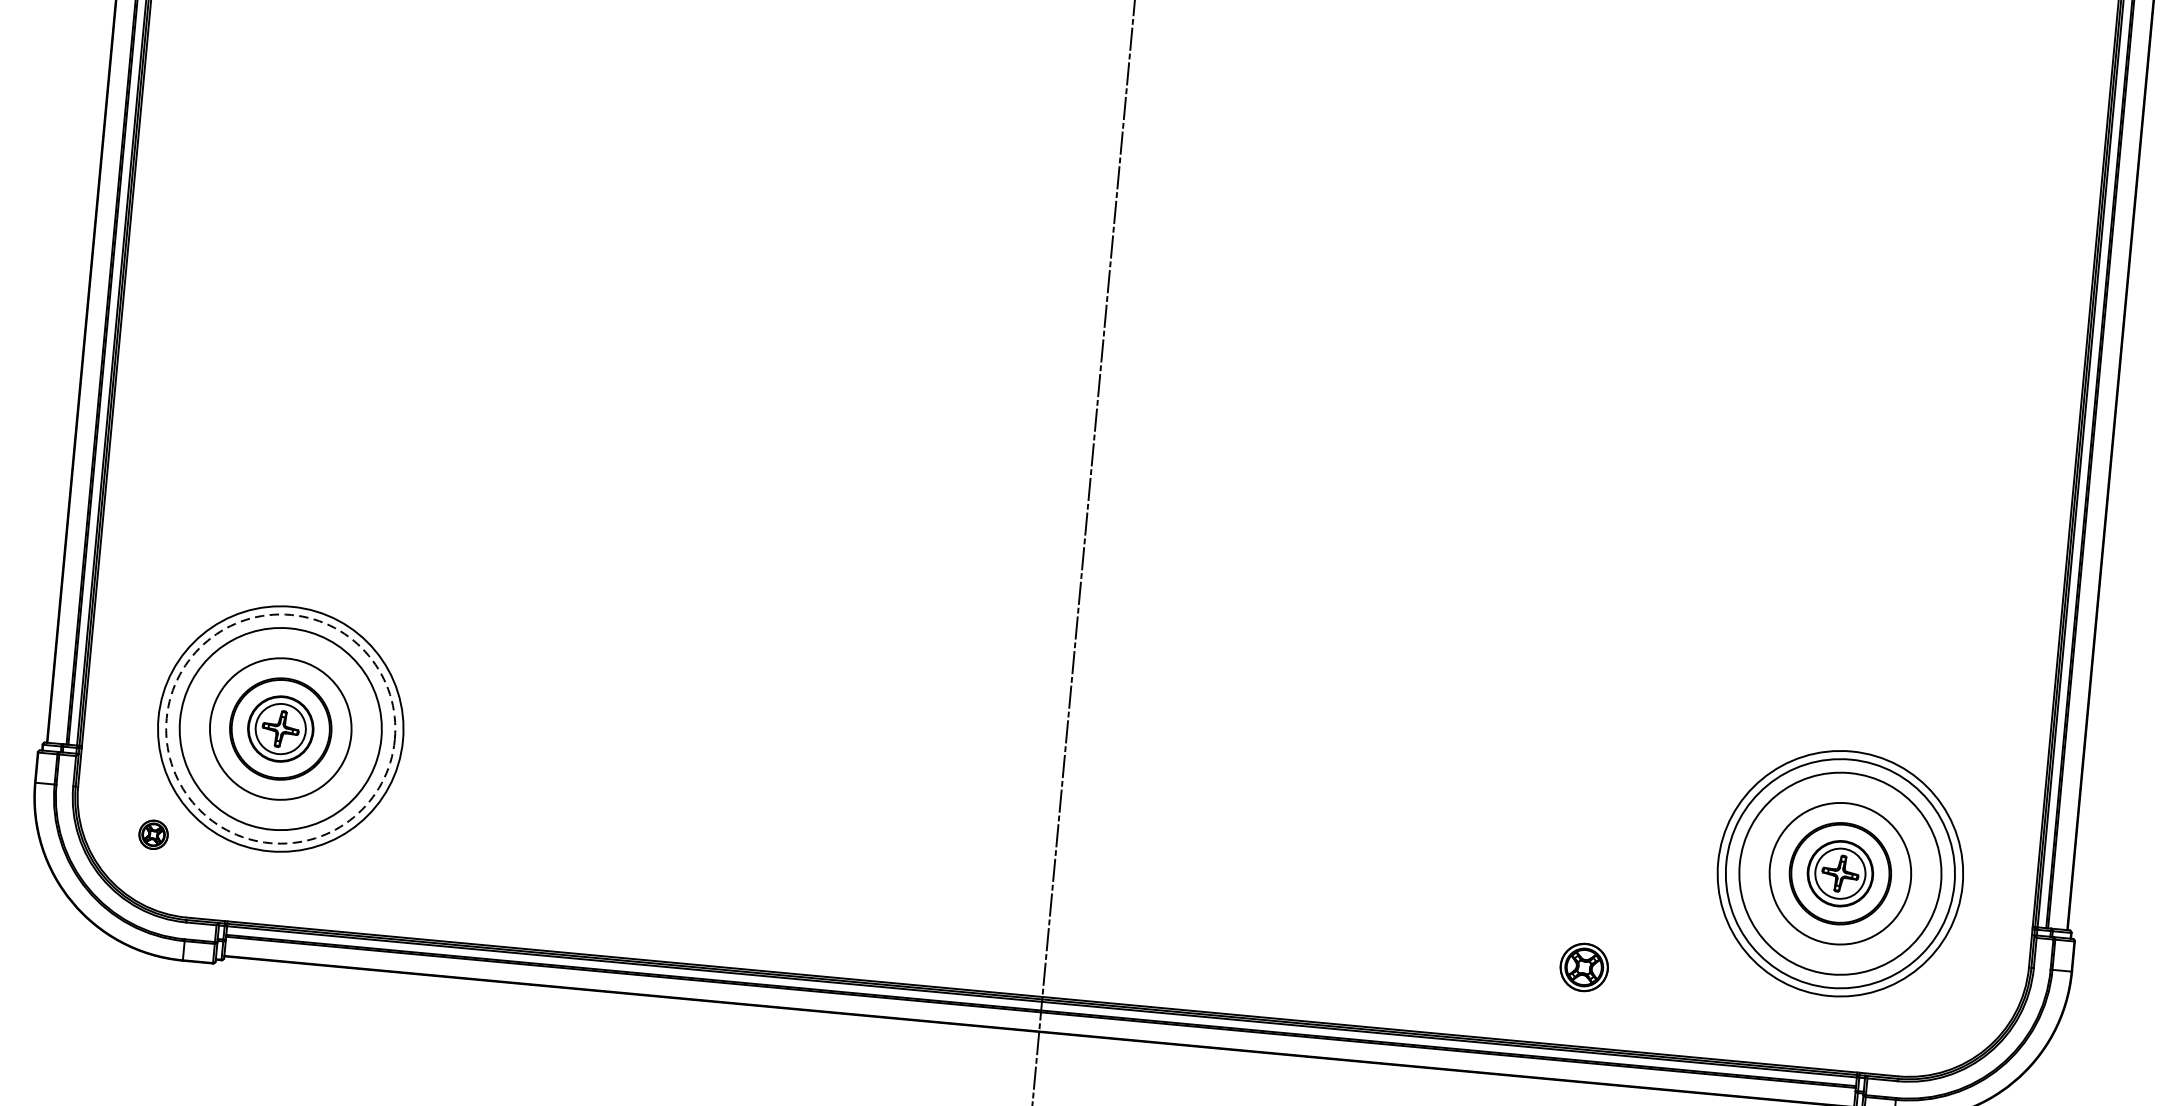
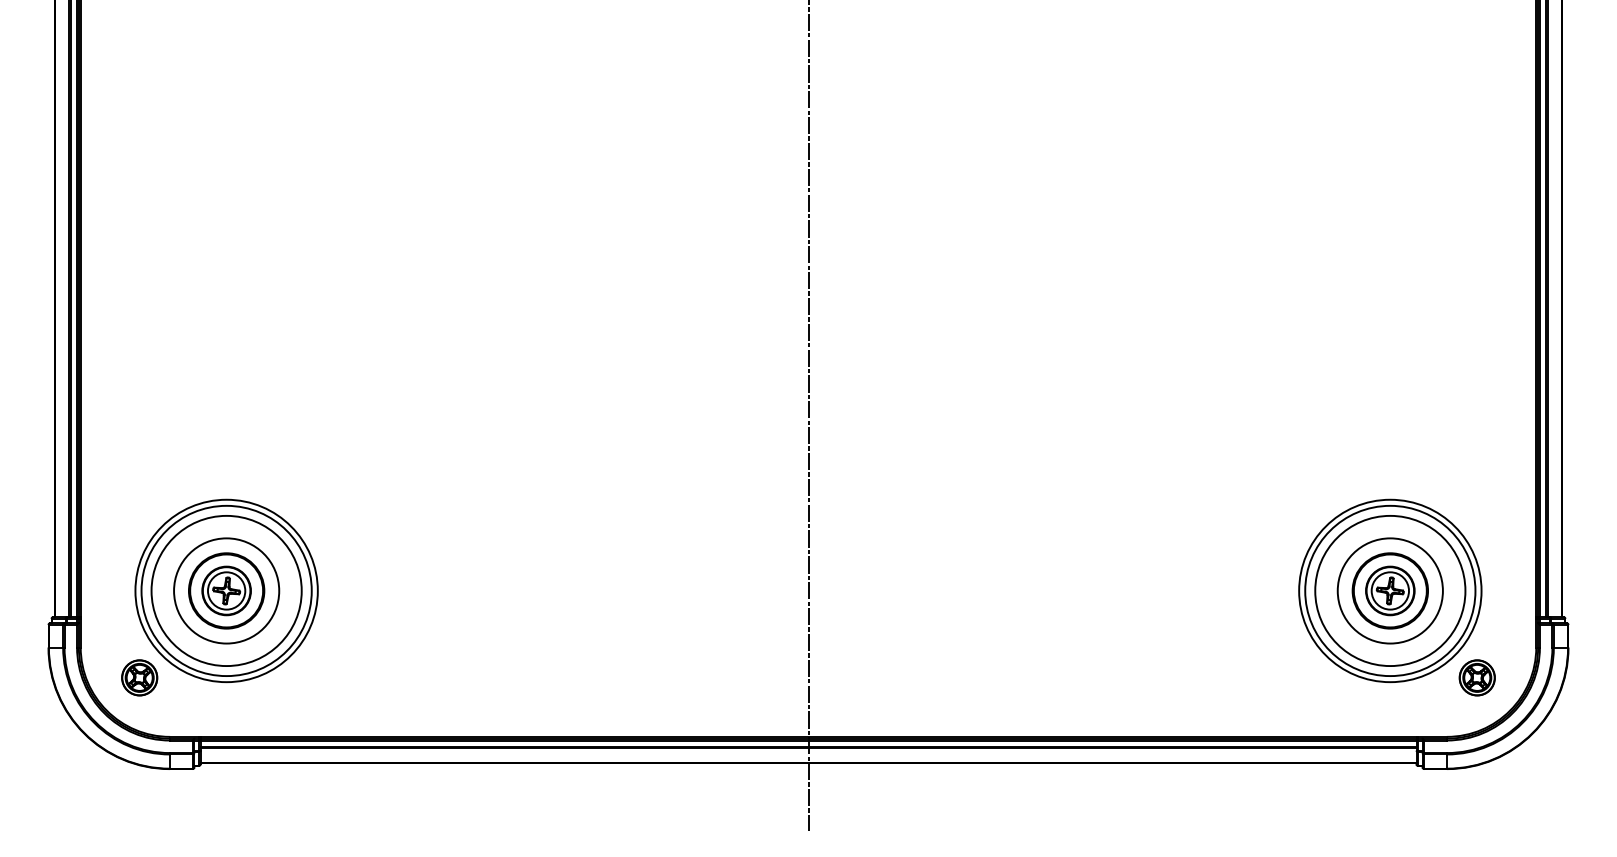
circle: (280, 728) -> (226, 590), dashed -> solid
part: (153, 834) -> (139, 677), size x1.67
part: (1583, 966) -> (1476, 677), moved

